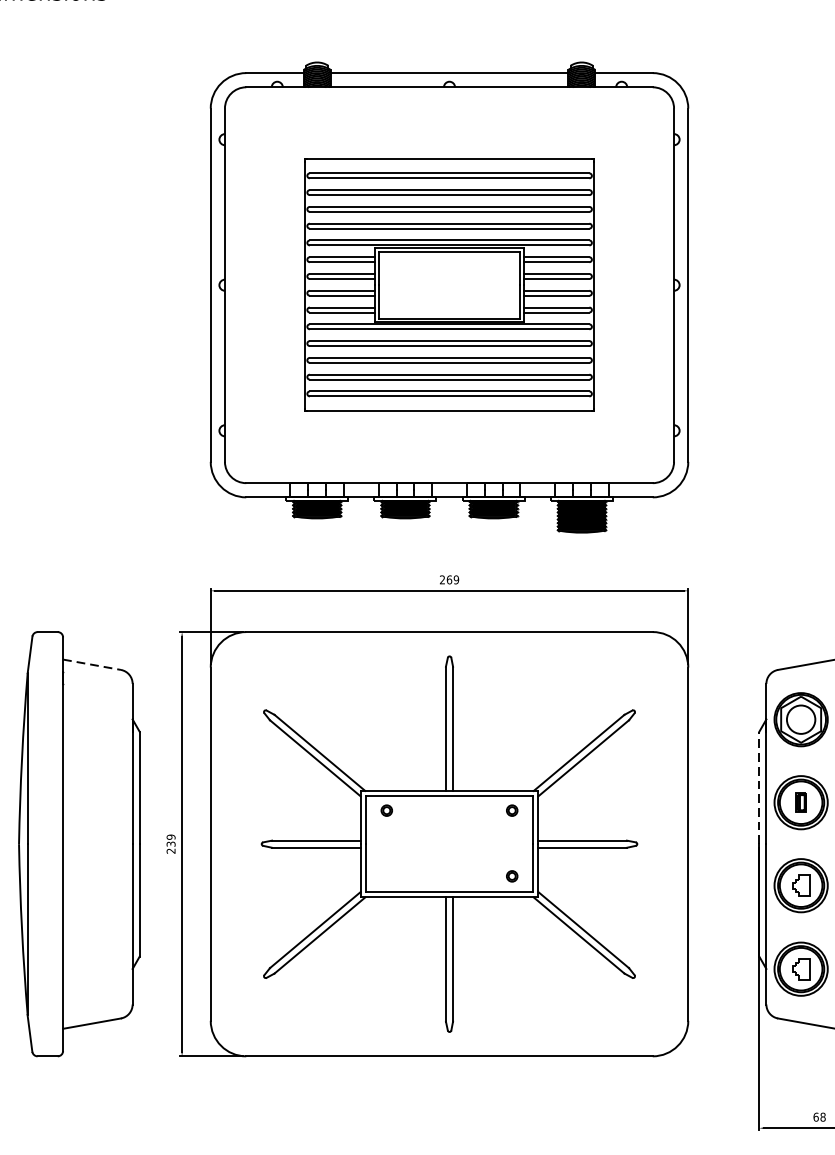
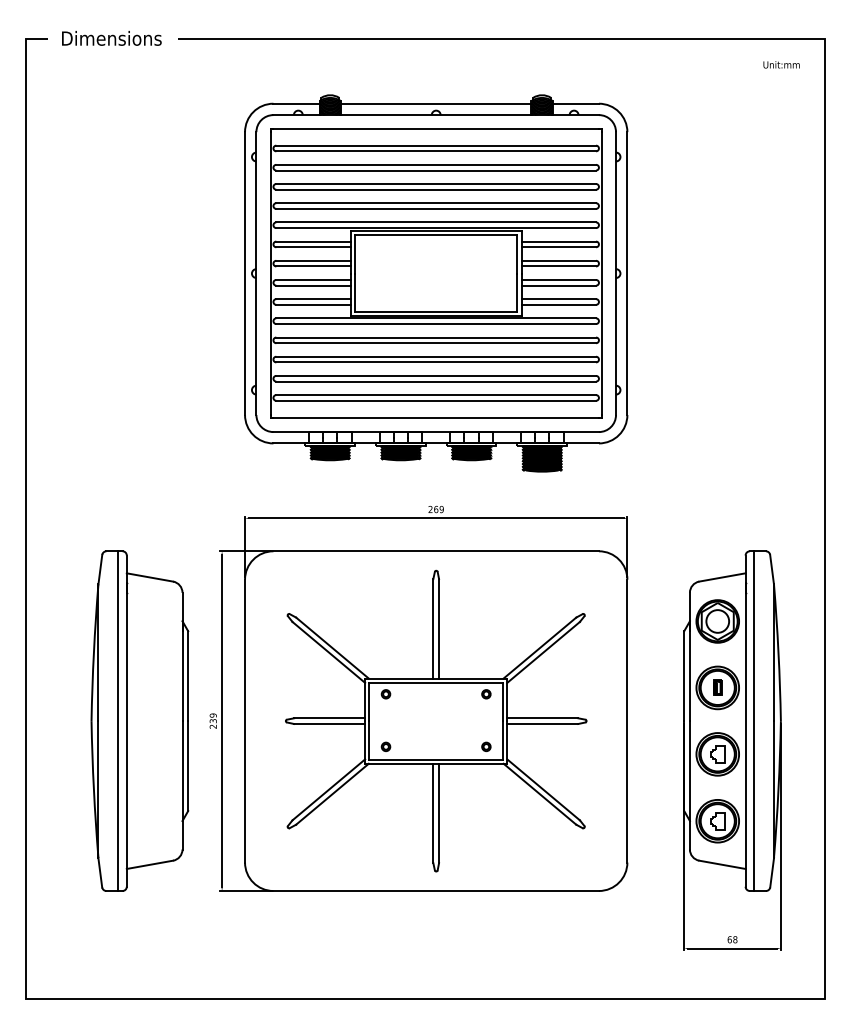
part: (449, 285) -> (436, 273), size x1.43
line: (91, 664) -> (149, 577), dashed -> solid
line: (759, 788) -> (684, 676), dashed -> solid
line: (52, 844) -> (118, 721), added
part: (386, 875) -> (385, 746), added

